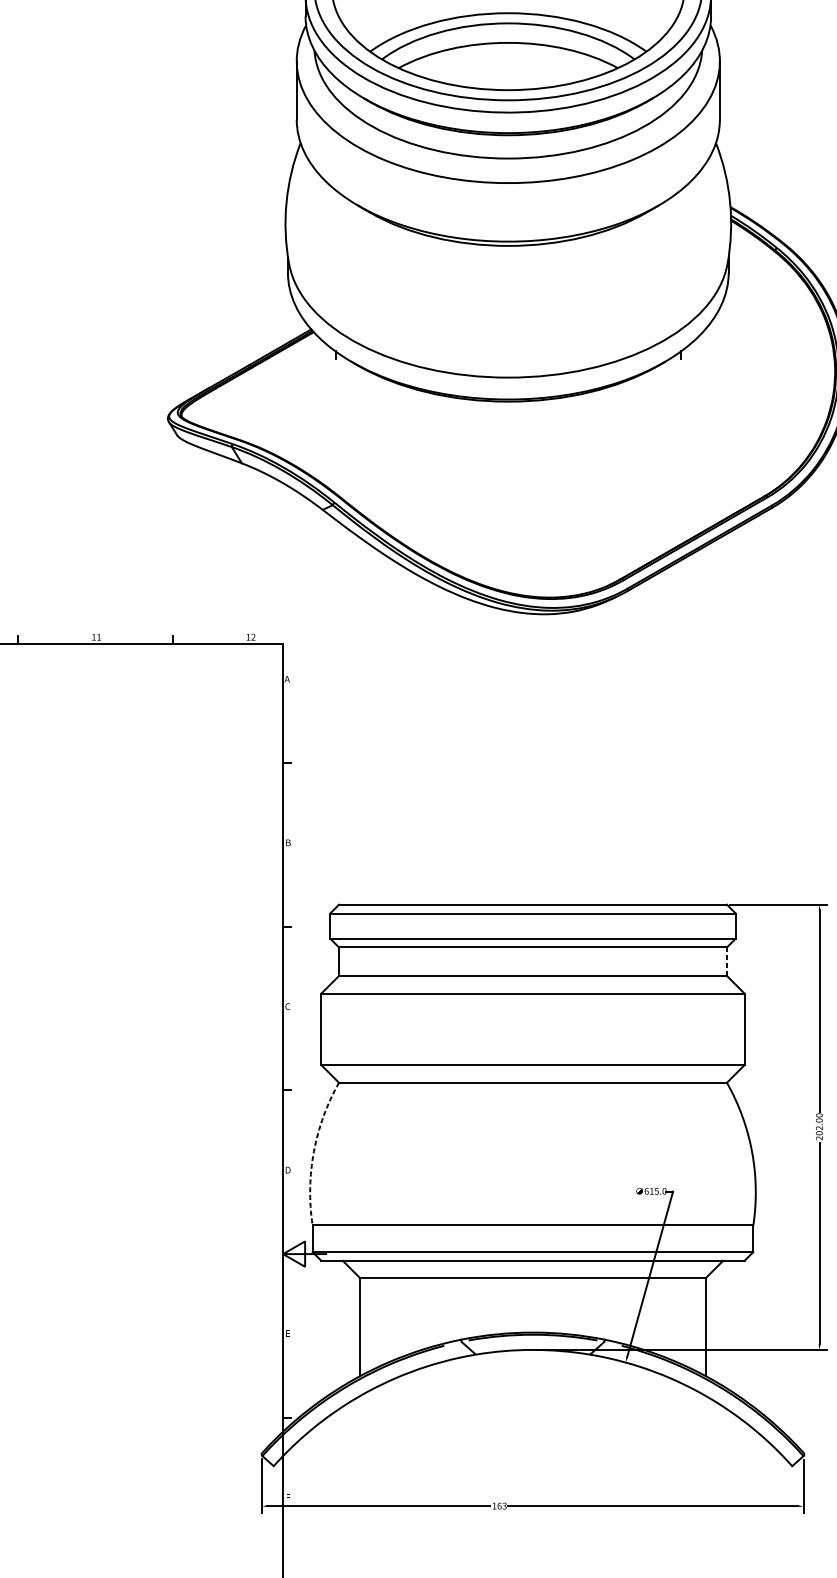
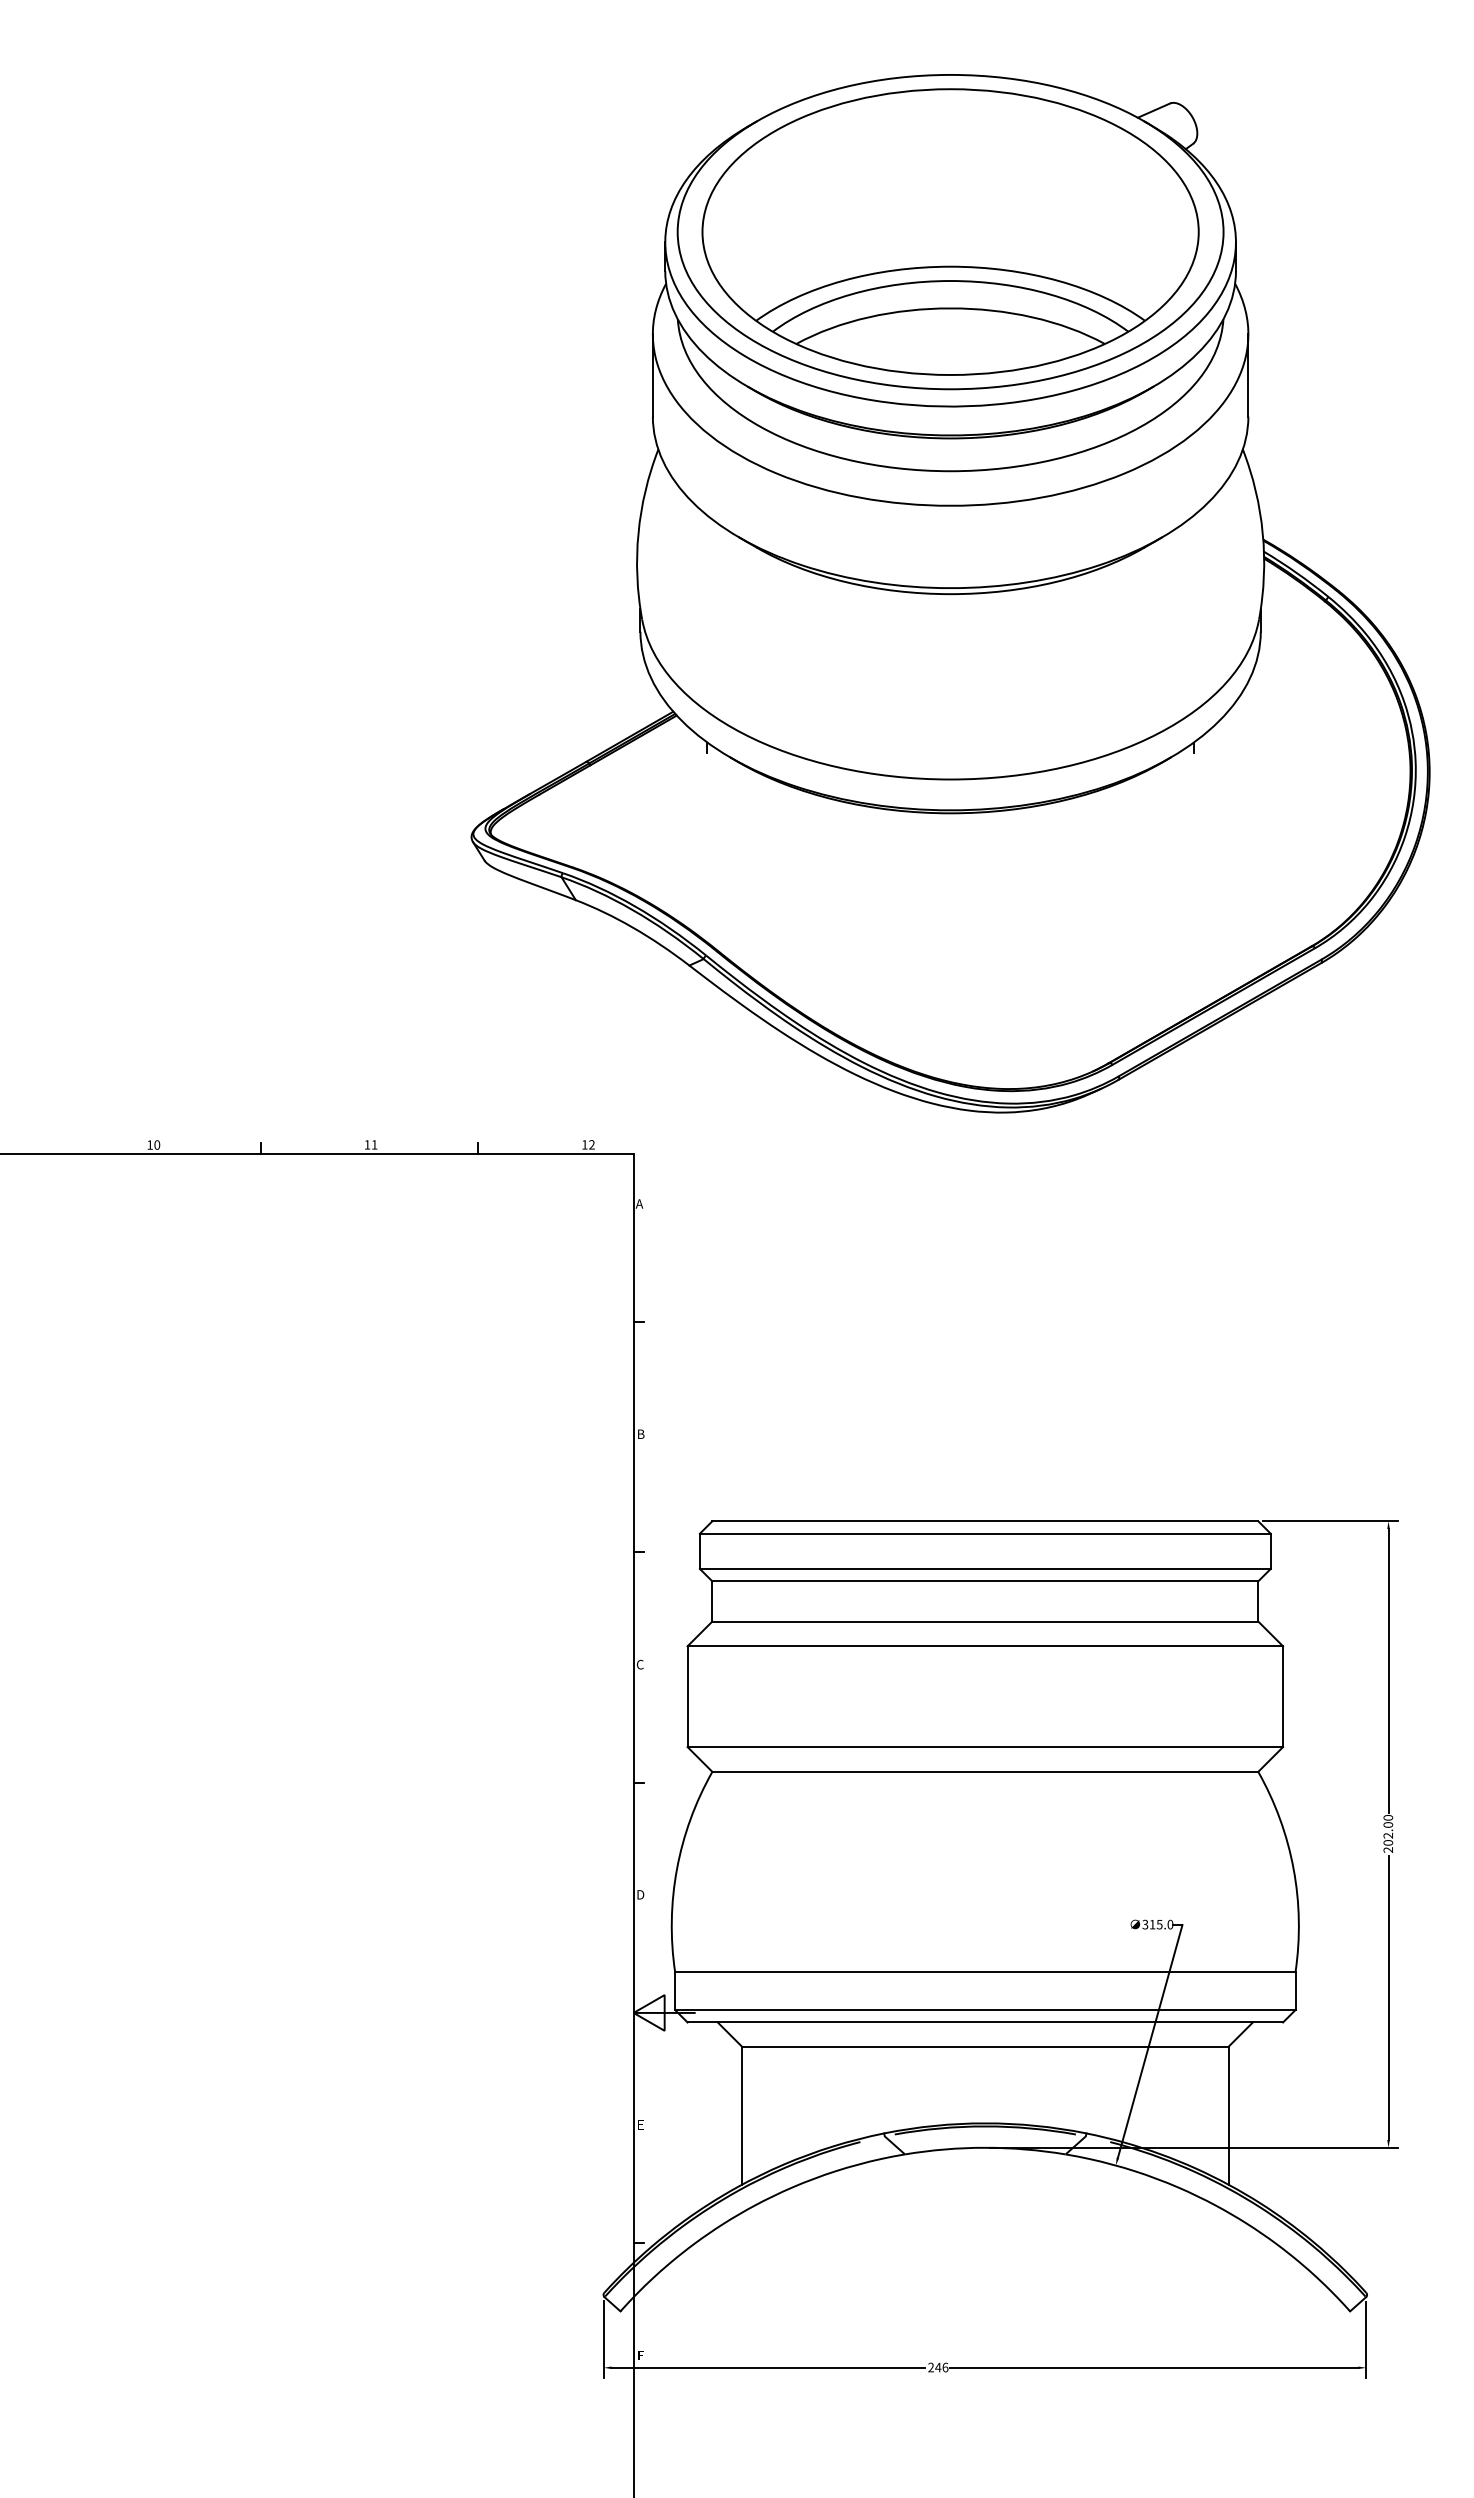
line: (727, 961) -> (1258, 1600), dashed -> solid
arc: (314, 1152) -> (677, 1869), dashed -> solid
text: (646, 1191) -> (1145, 1924), 615.0 -> 315.0
text: (499, 1506) -> (938, 2367), 163 -> 246

